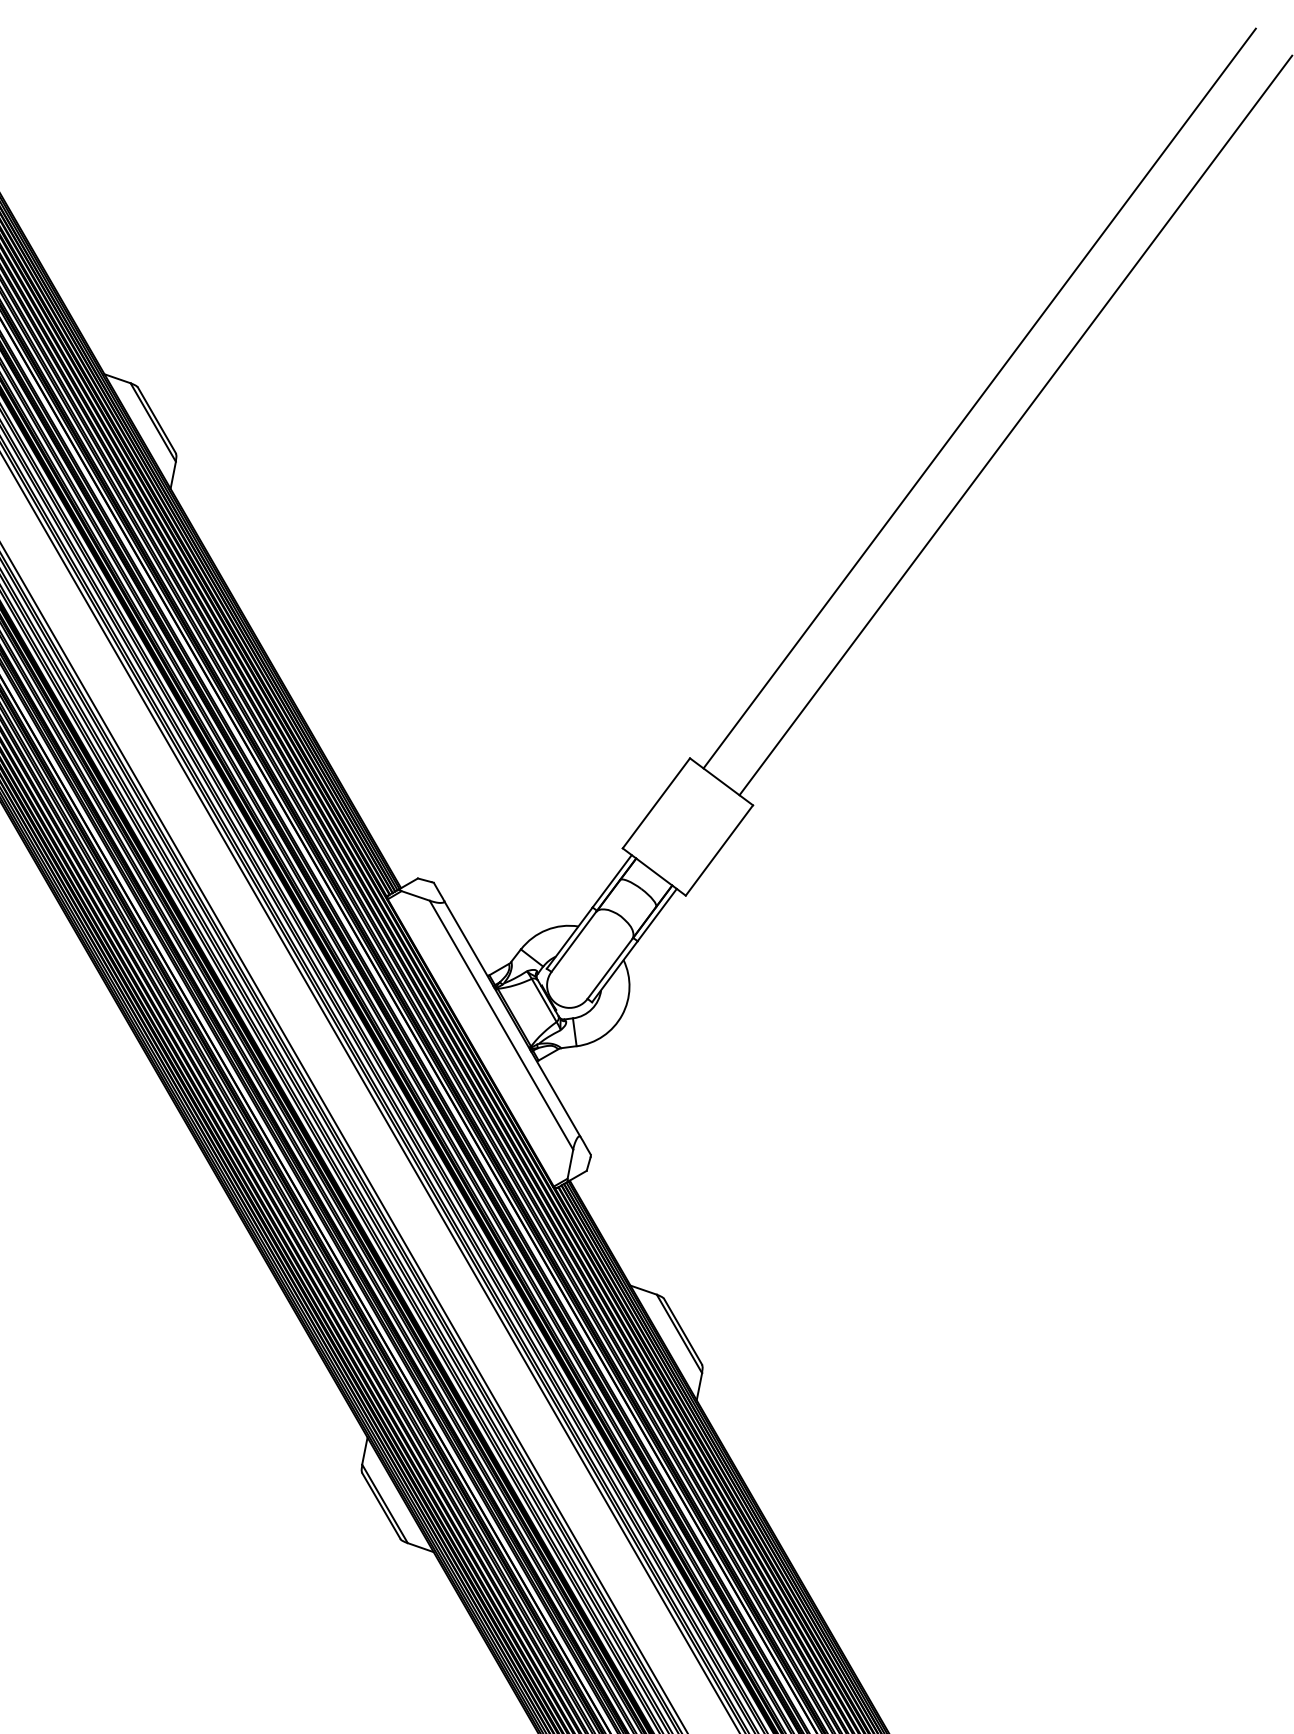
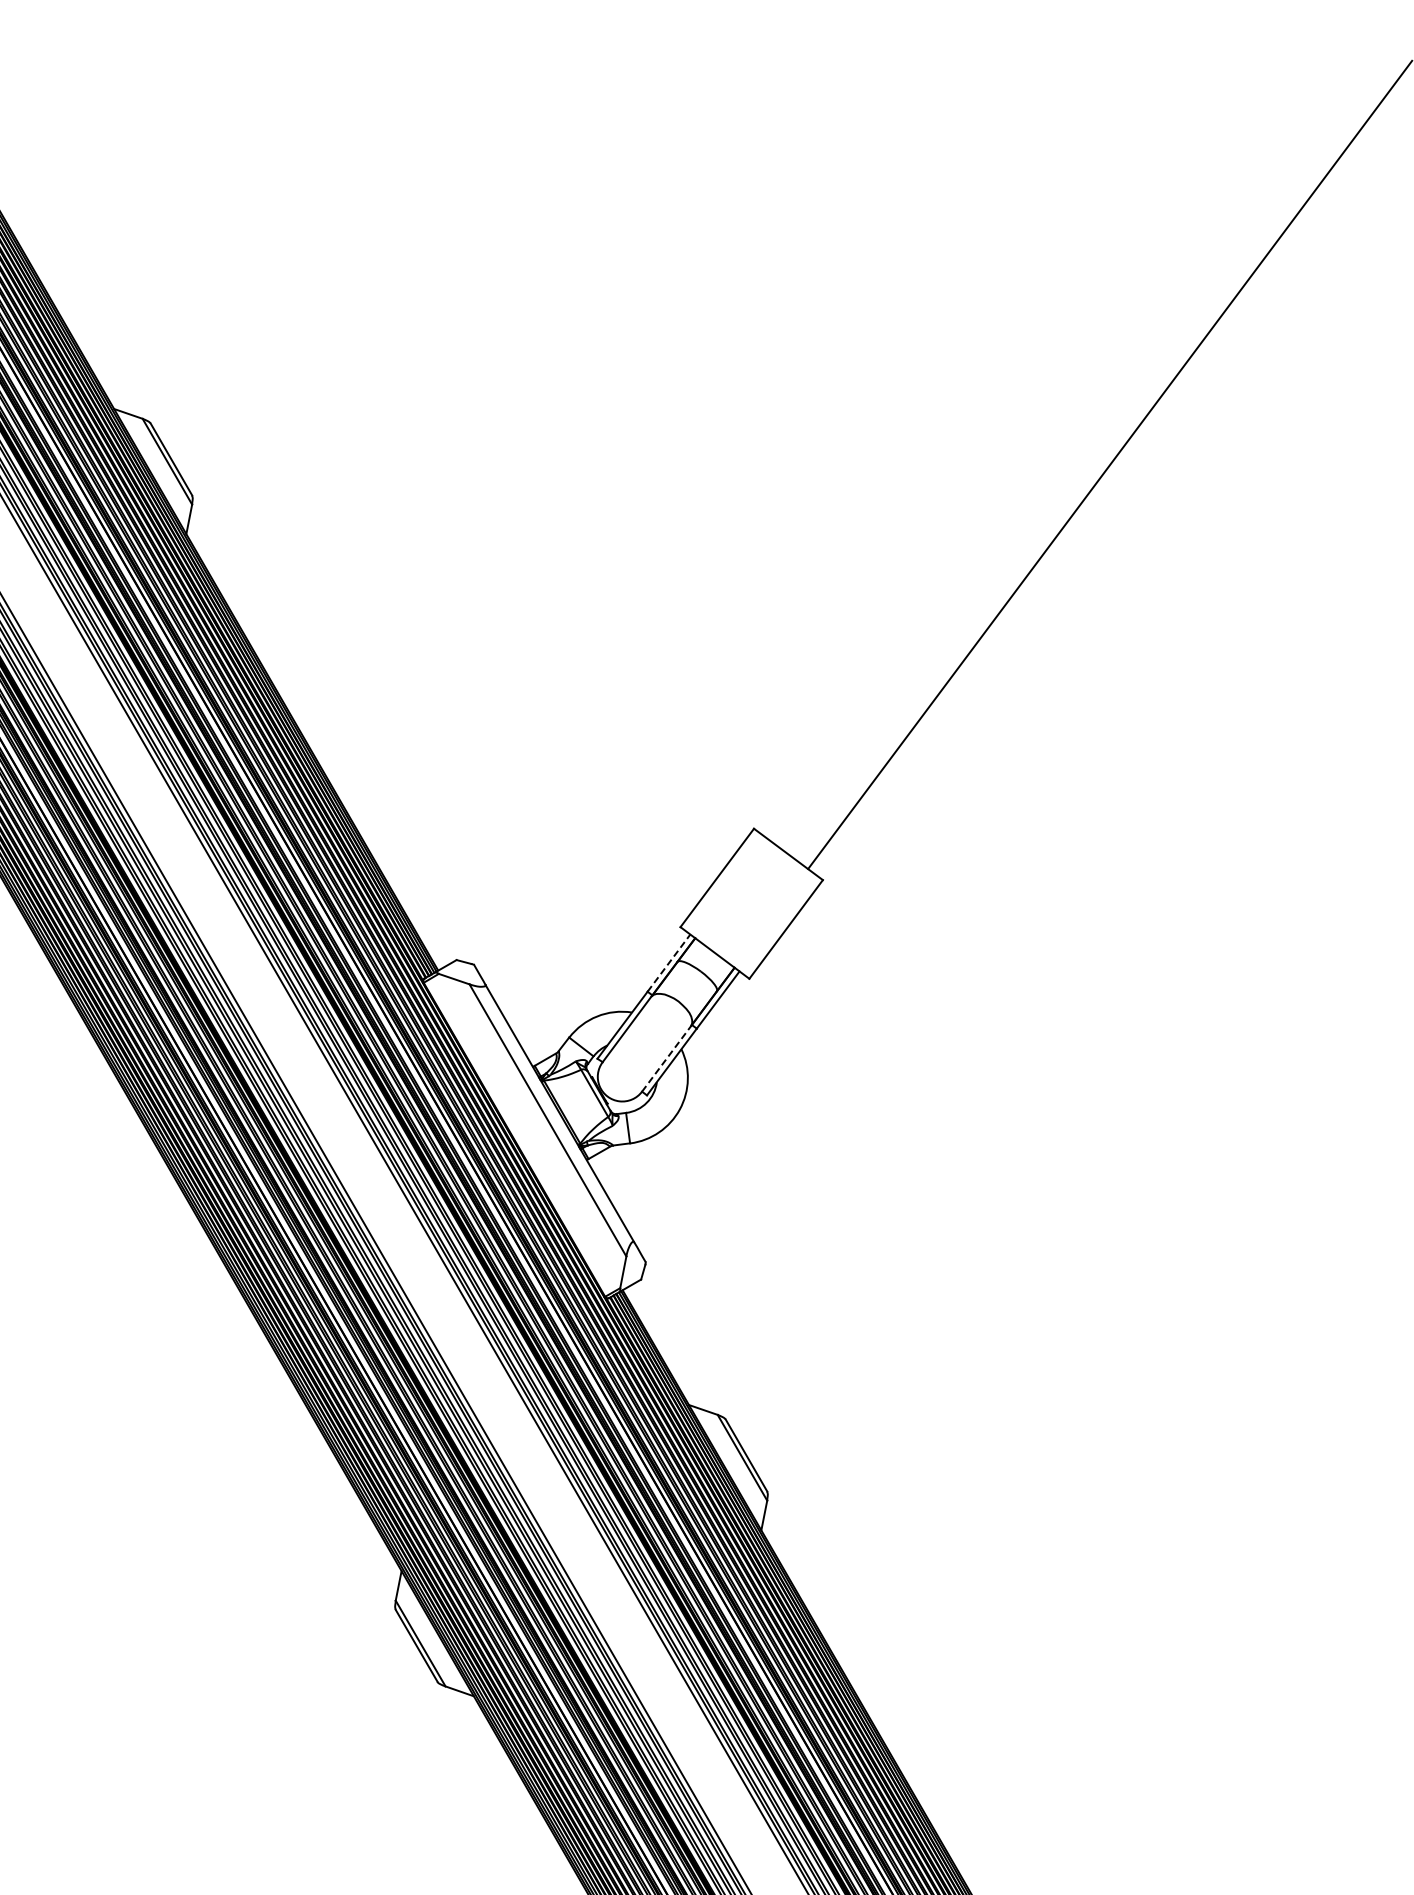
line: (979, 398) -> (1070, 435), removed
line: (611, 881) -> (668, 963), solid -> dashed
line: (609, 968) -> (666, 1058), solid -> dashed

